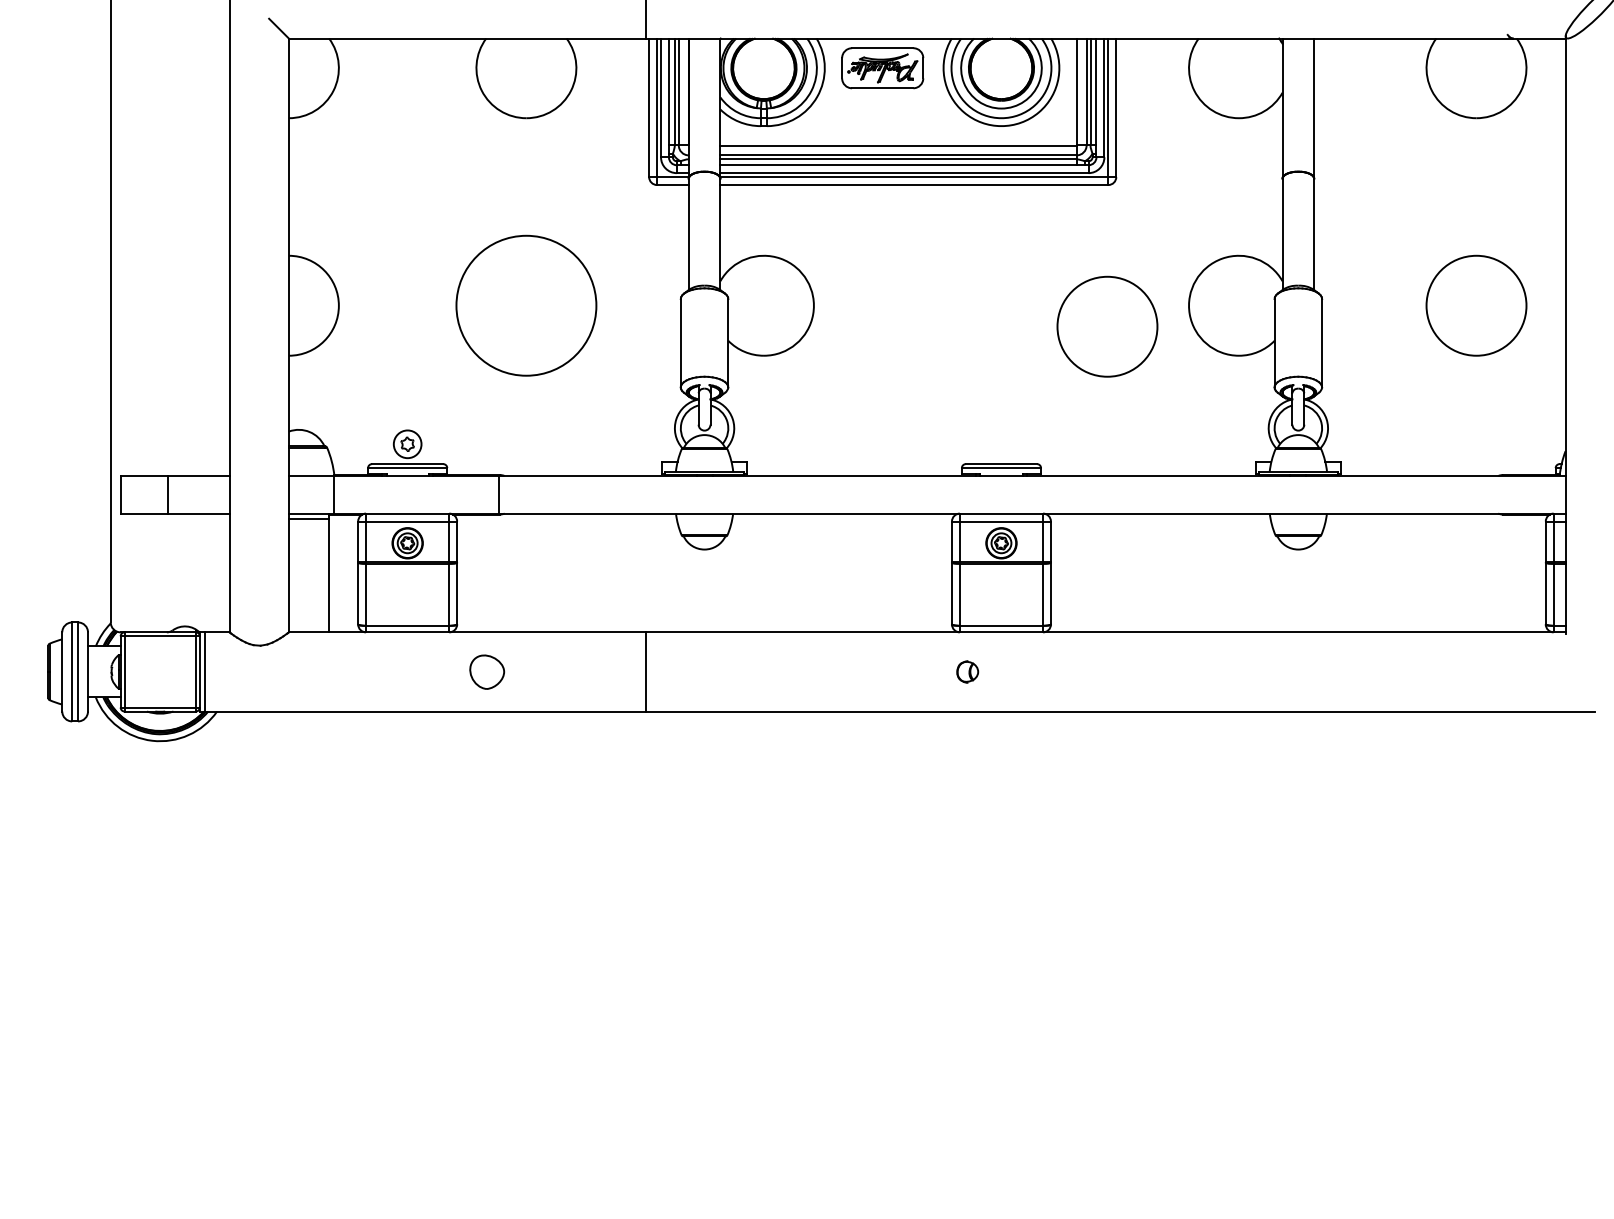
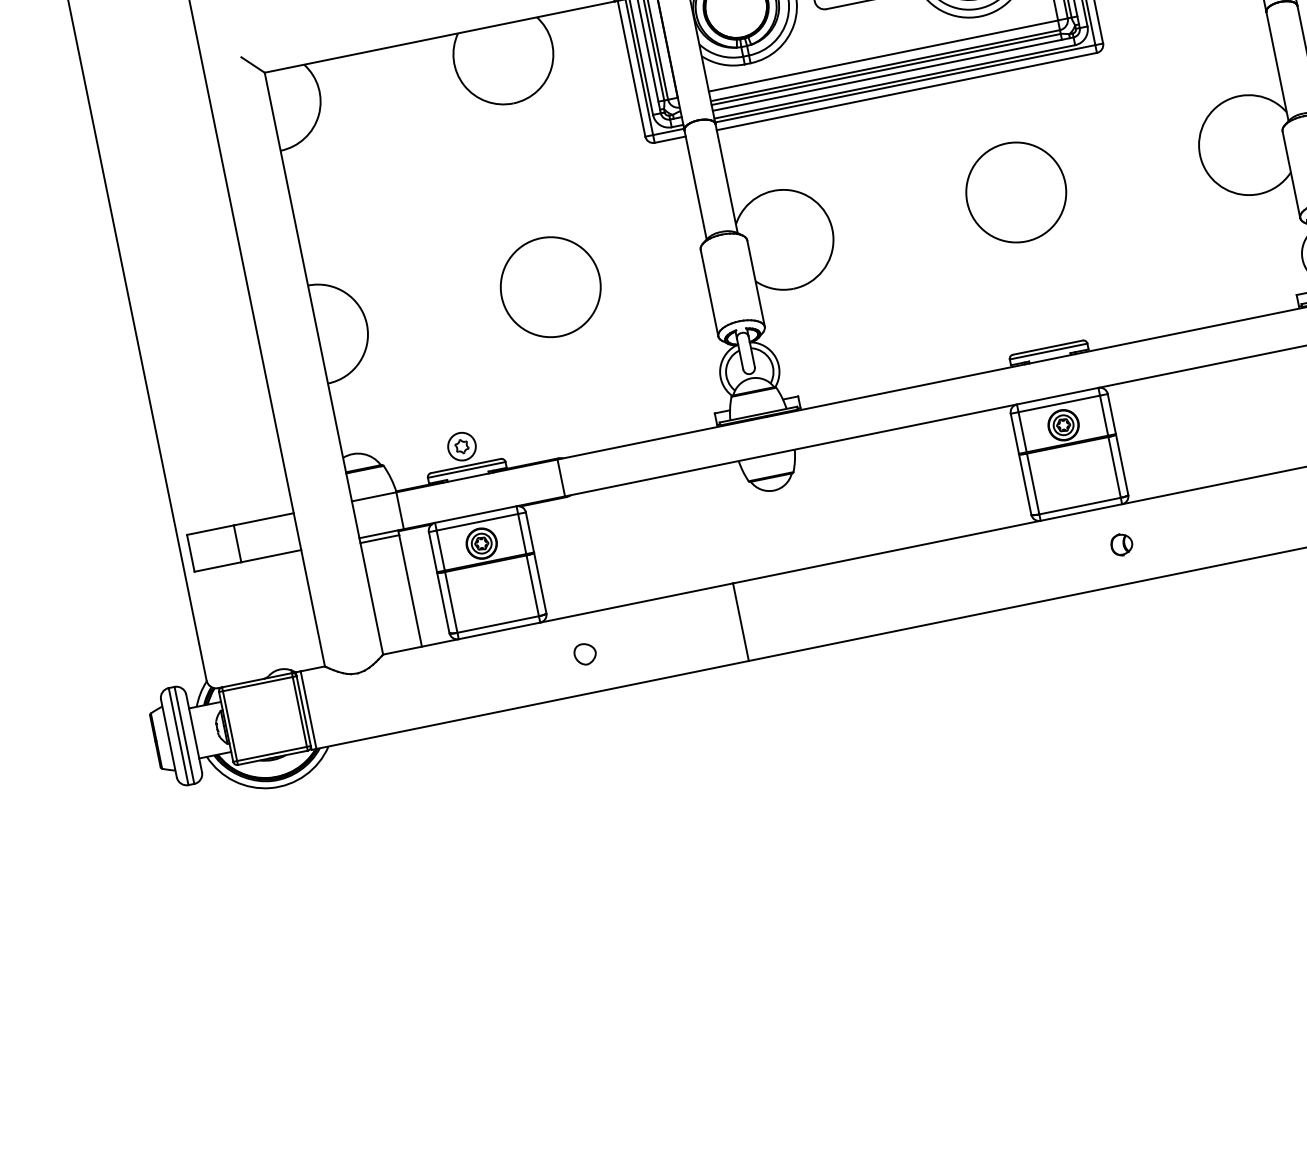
circle: (526, 305) -> (550, 286), size x0.71
circle: (1107, 326) -> (1016, 192), moved
part: (967, 671) -> (1121, 544), moved
part: (486, 672) -> (584, 654), size x0.62

